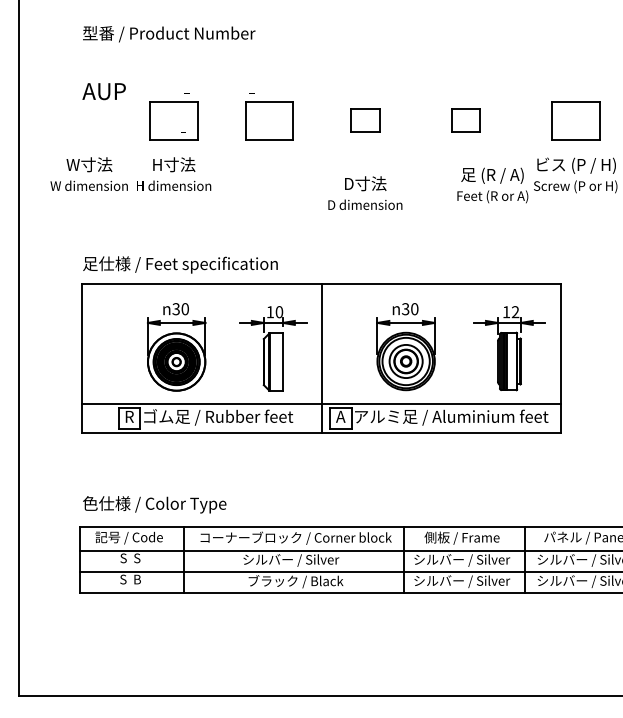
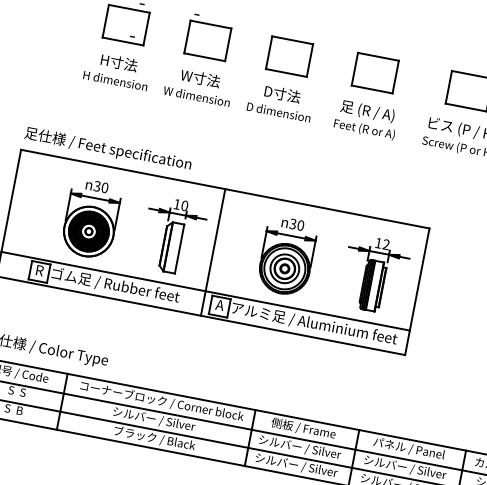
part: (364, 120) -> (288, 56), size x1.67
part: (465, 120) -> (375, 72), size x1.67
text: (88, 173) -> (198, 85), moved
text: (492, 185) -> (366, 119), moved
text: (365, 192) -> (281, 101), moved

